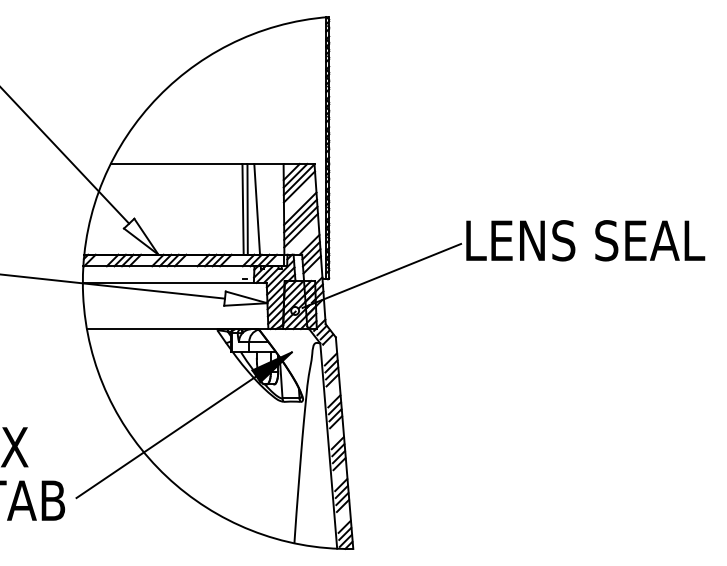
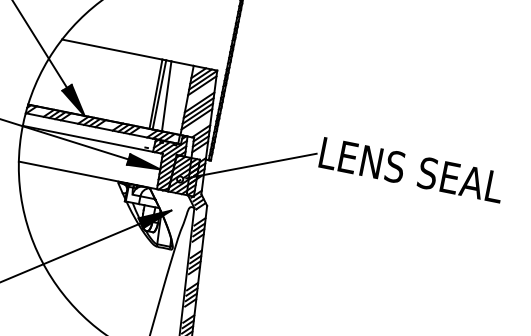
fill: (141, 236) -> (74, 99), added
fill: (245, 298) -> (144, 162), added

